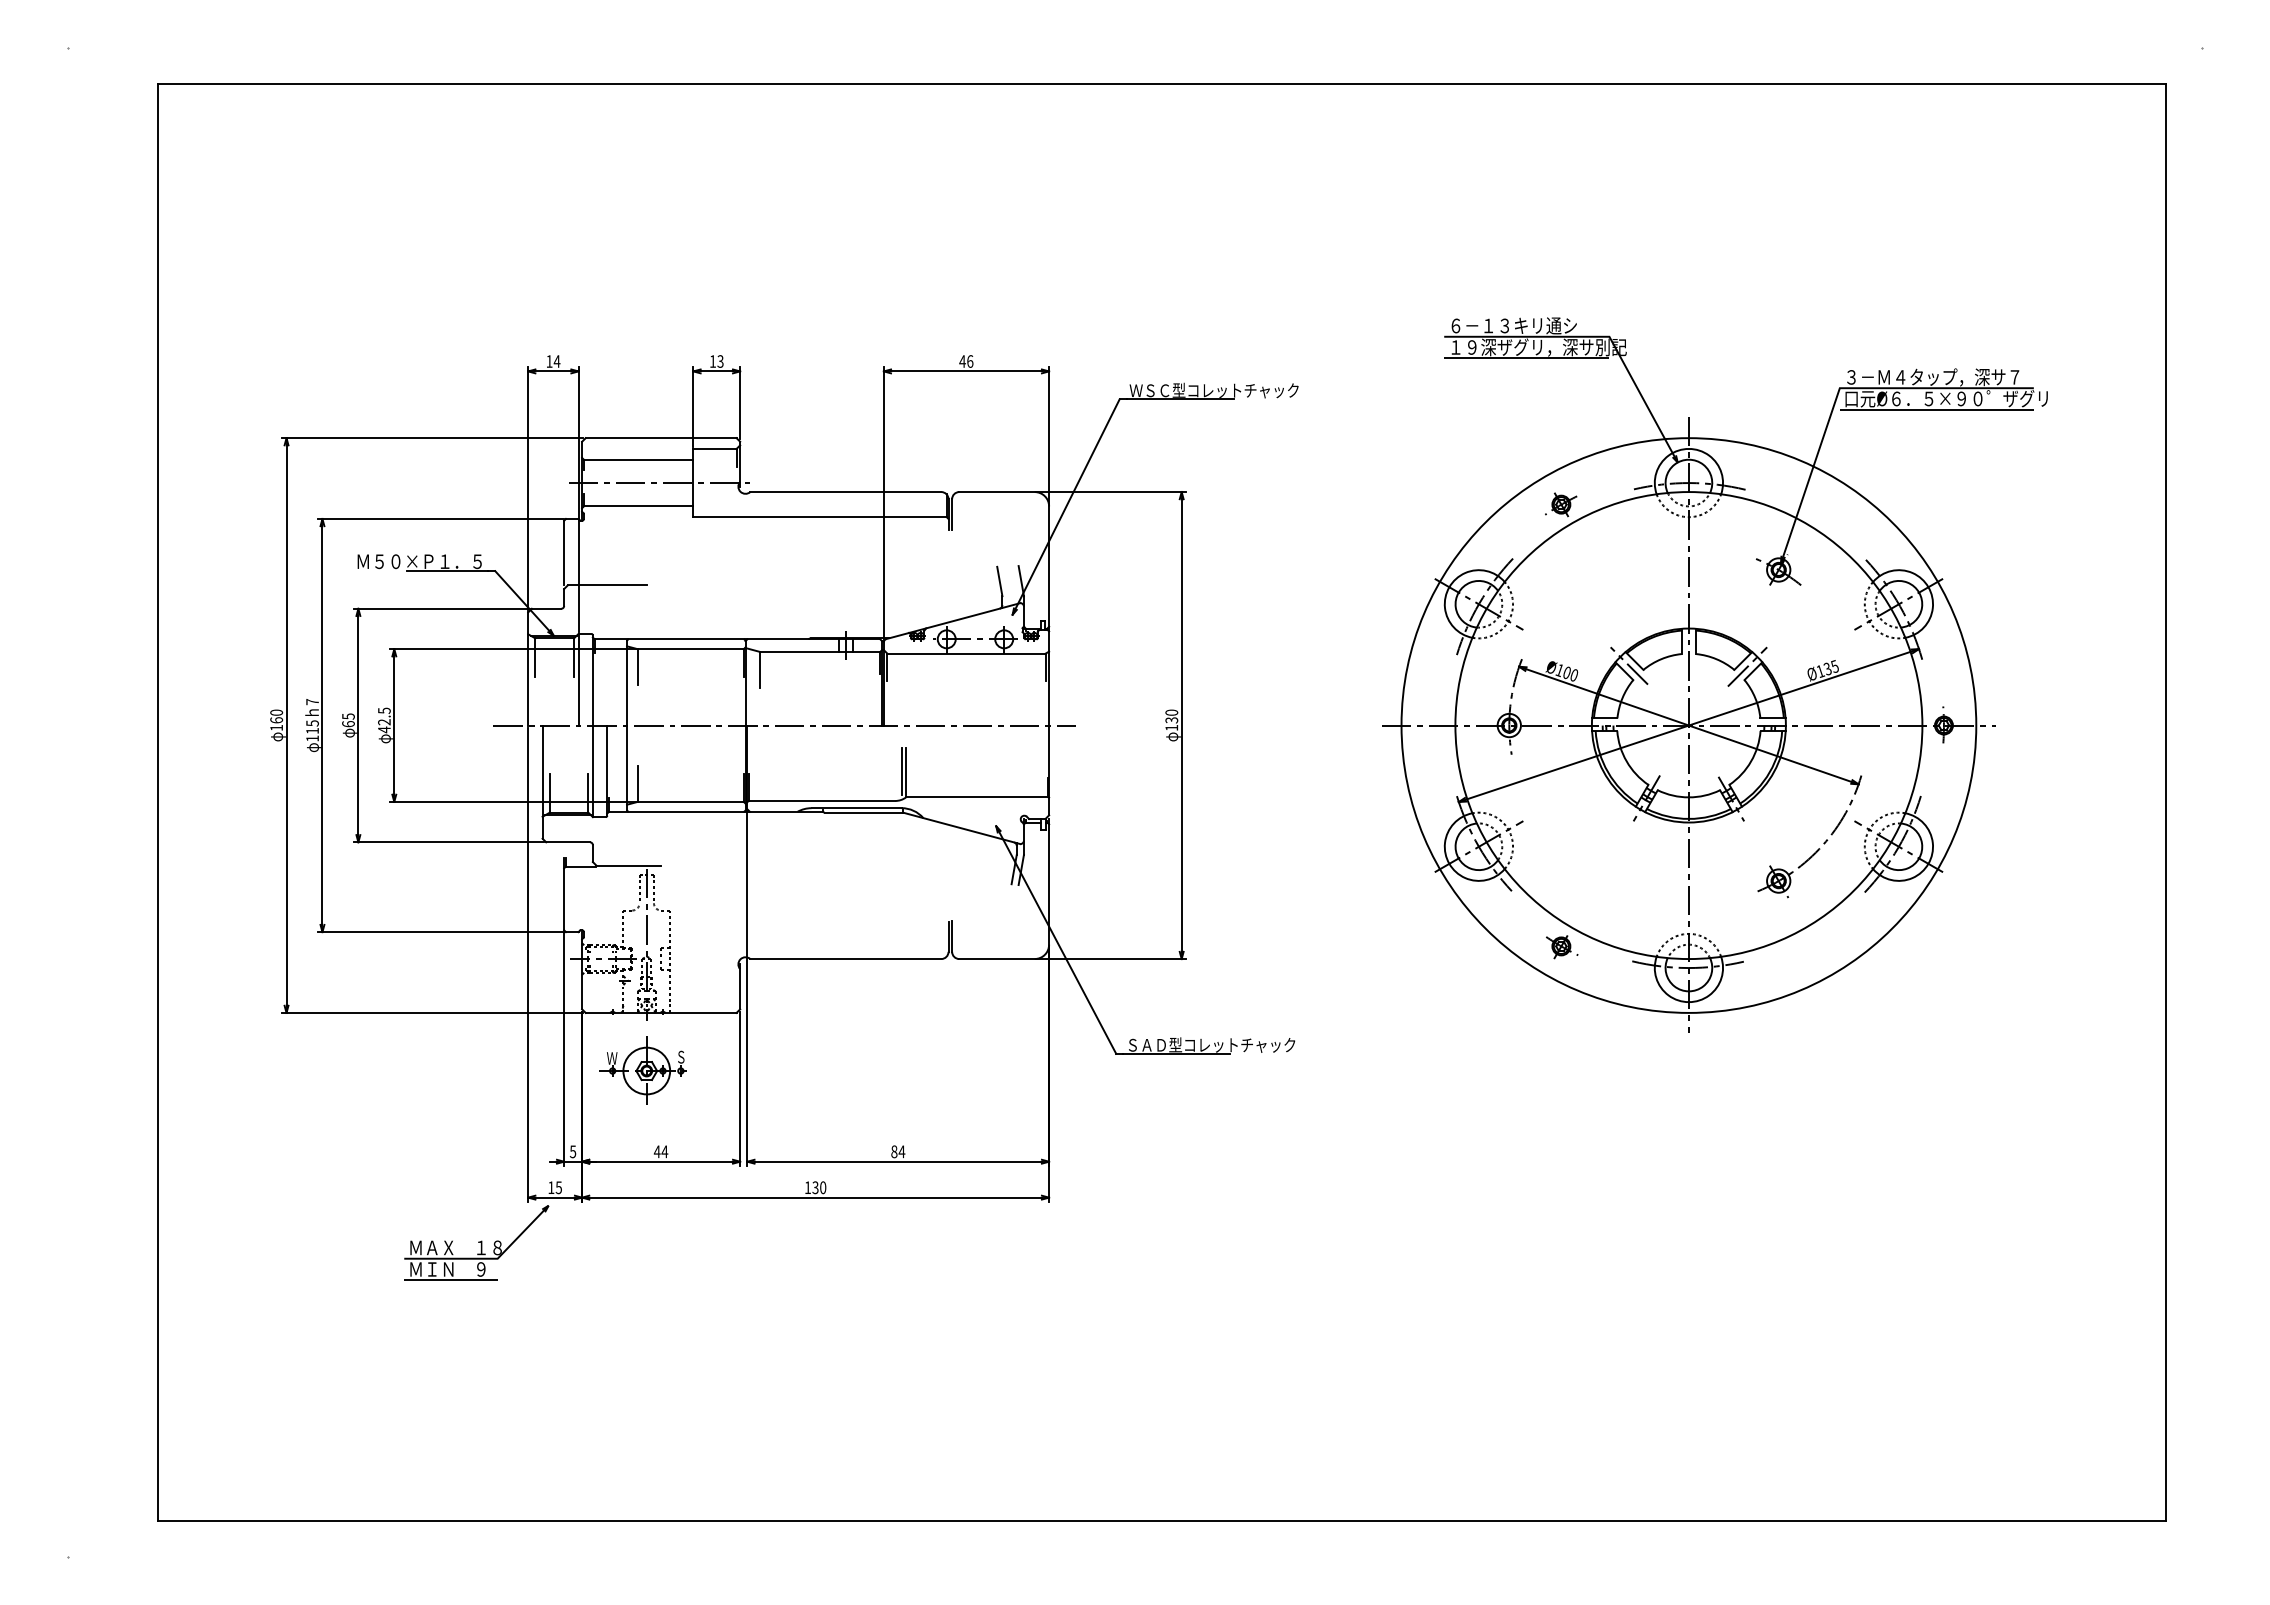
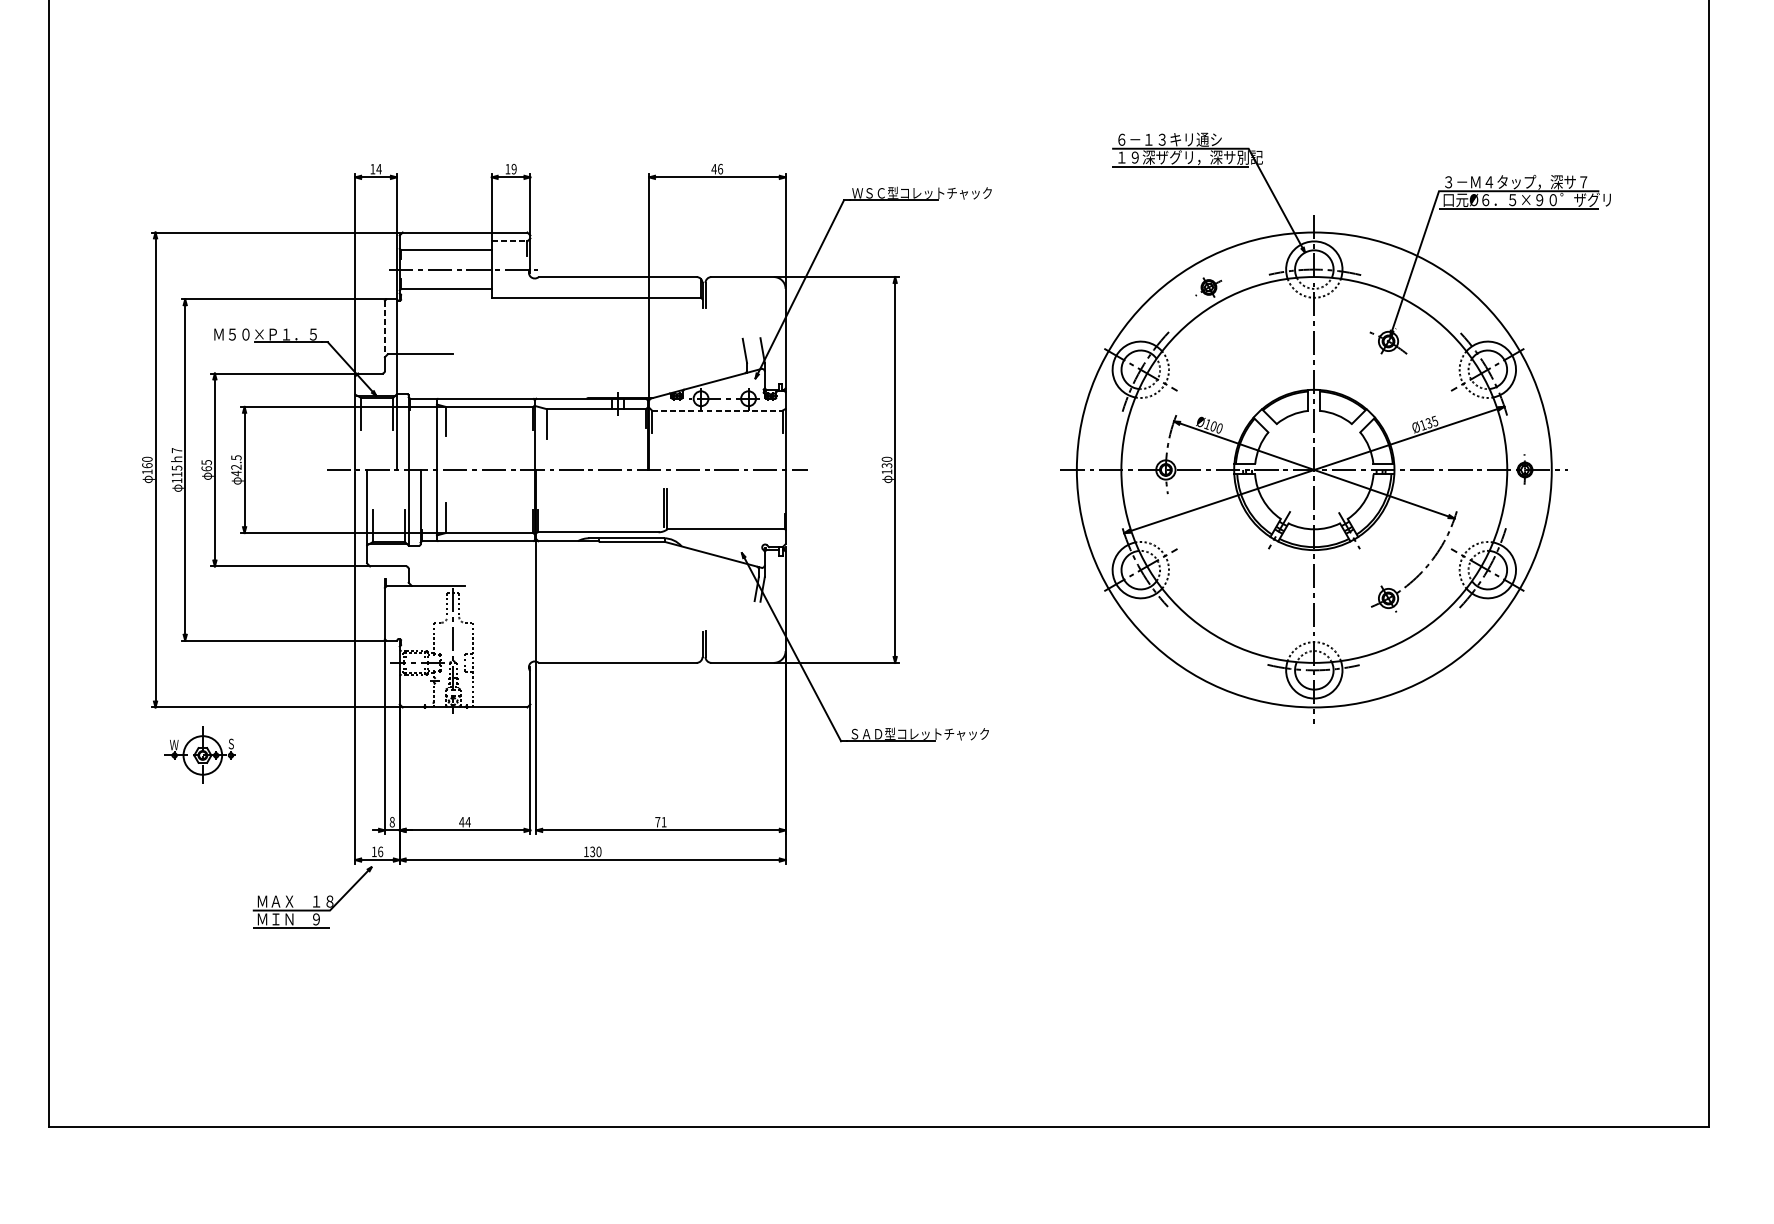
text: (720, 361) -> (514, 169), 13 -> 19
line: (715, 448) -> (509, 241), solid -> dashed
line: (564, 553) -> (385, 327), solid -> dashed
line: (966, 653) -> (717, 410), solid -> dashed
line: (1628, 665) -> (1264, 420), removed
line: (1747, 666) -> (1362, 421), removed
part: (1562, 947) -> (1209, 653), removed
part: (642, 1070) -> (199, 755), moved
text: (572, 1151) -> (391, 821), 5 -> 8
text: (898, 1151) -> (661, 821), 84 -> 71
text: (558, 1187) -> (380, 851), 15 -> 16

